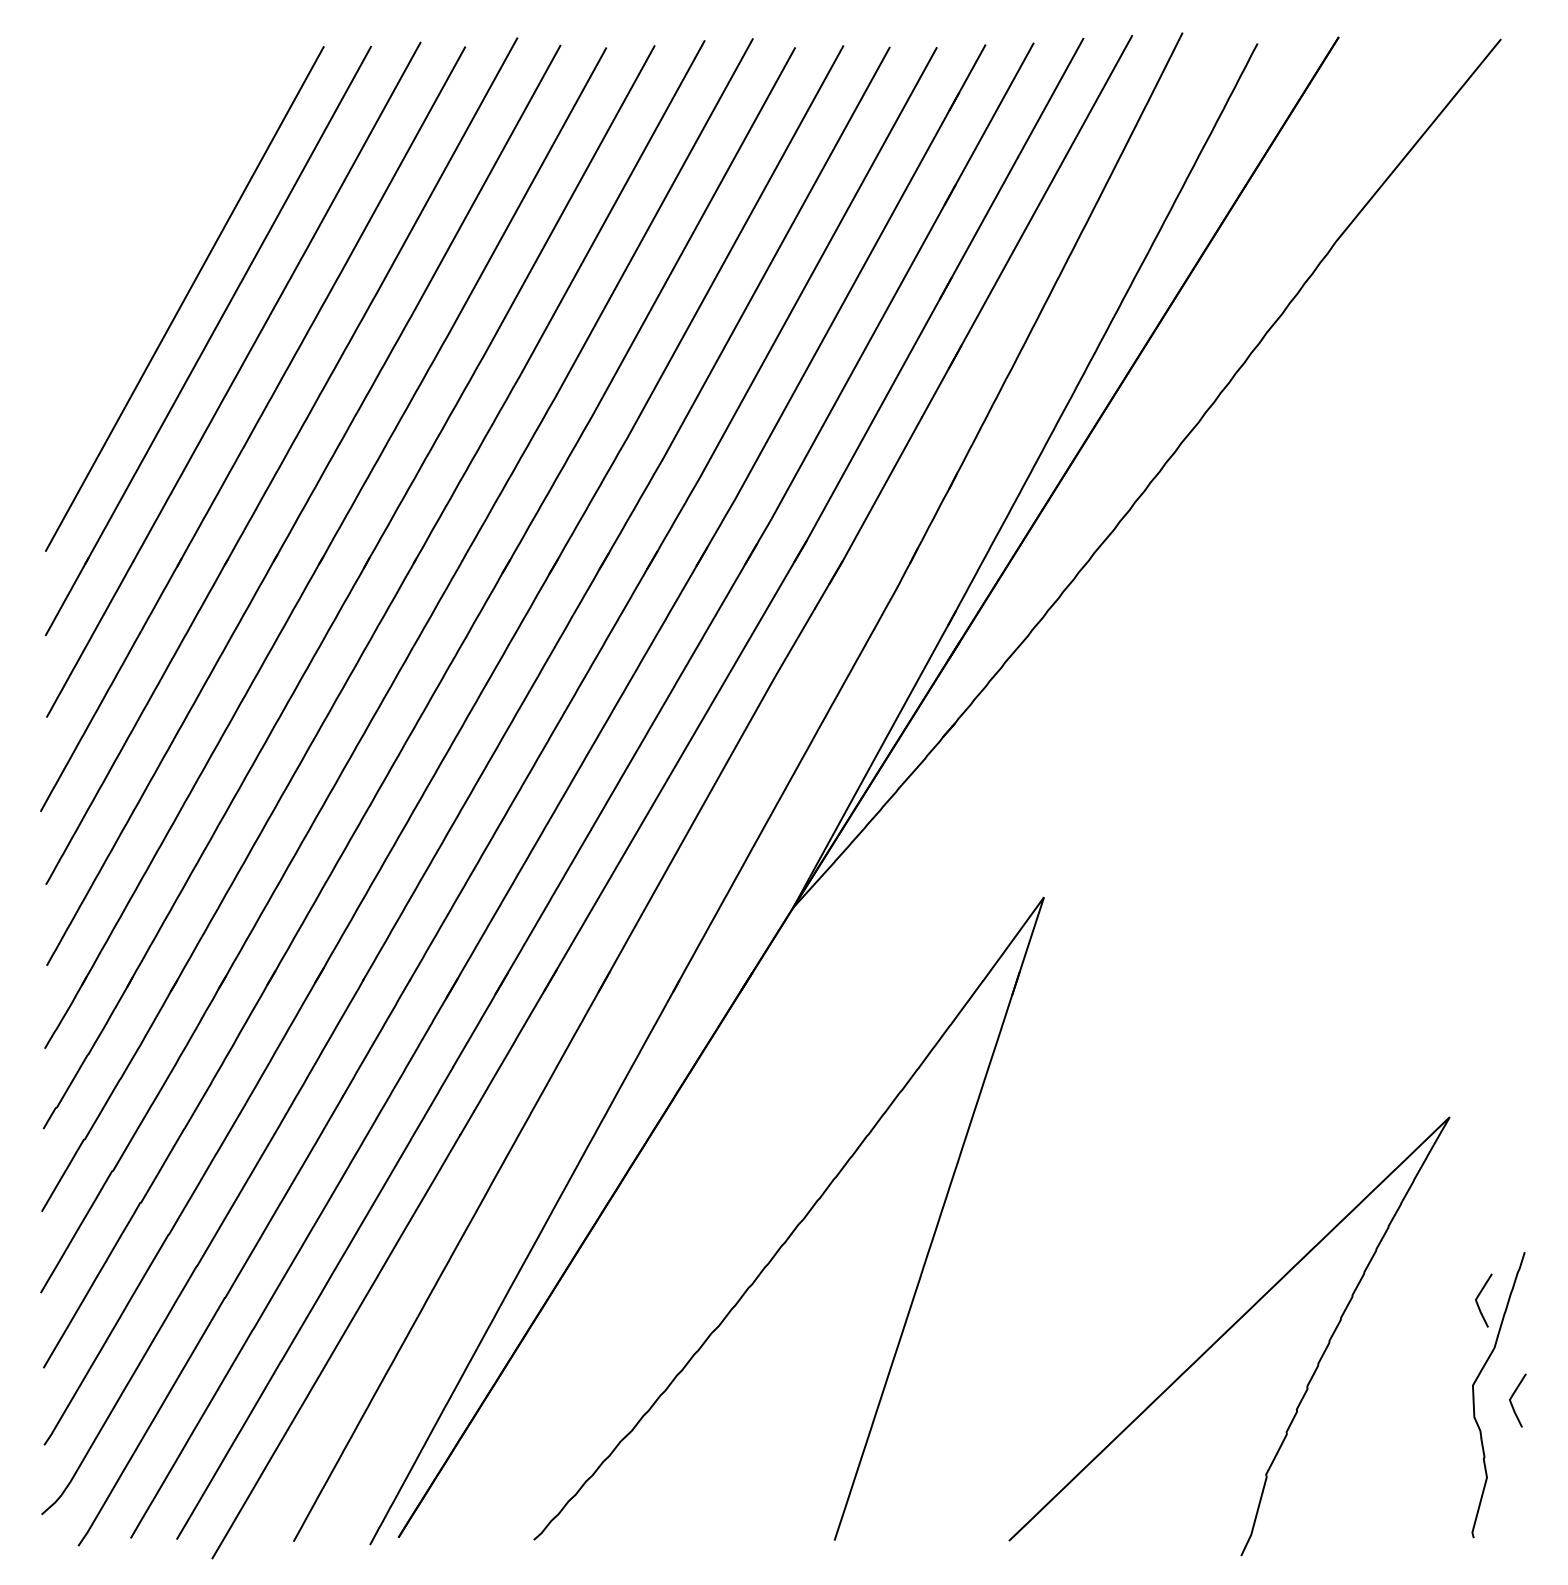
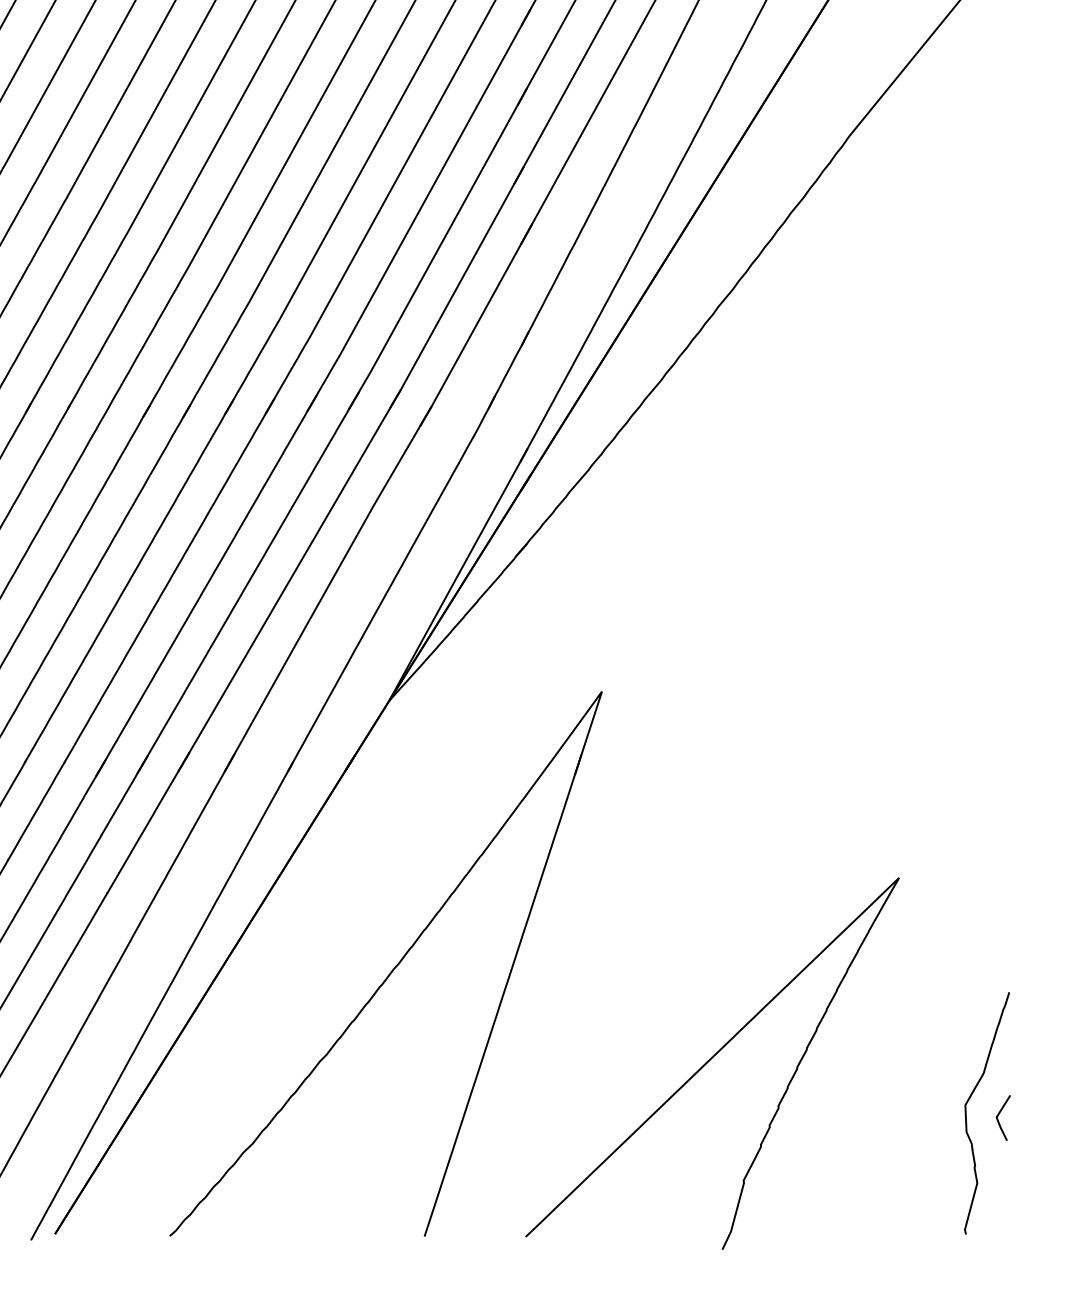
curve: (1478, 1297) -> (970, 1030), removed
curve: (1226, 1333) -> (710, 1061), moved

